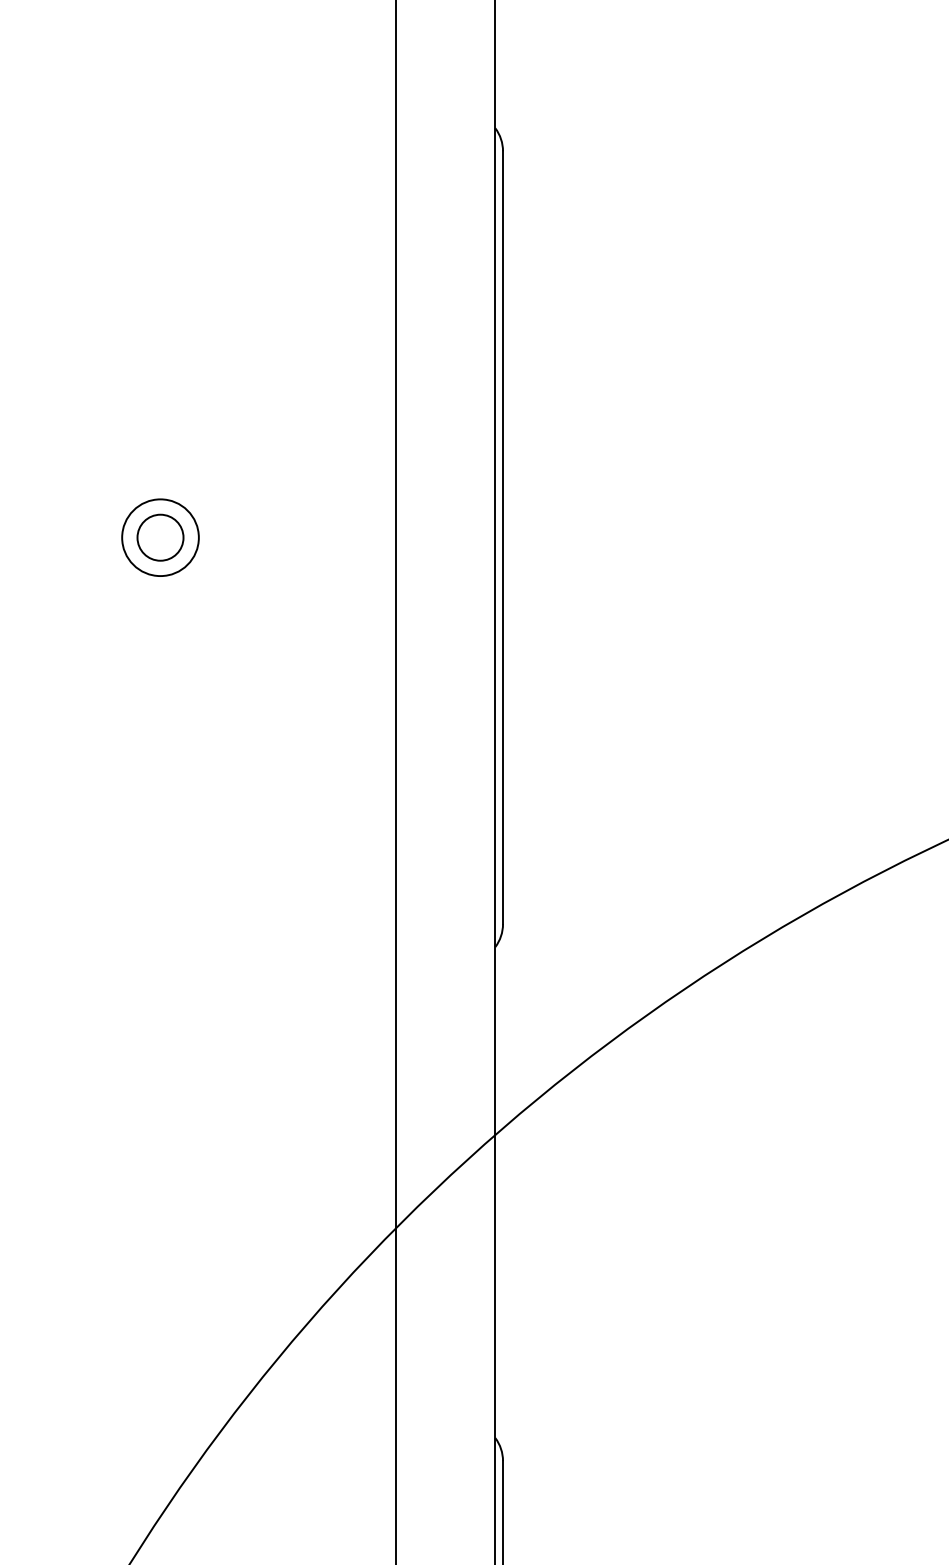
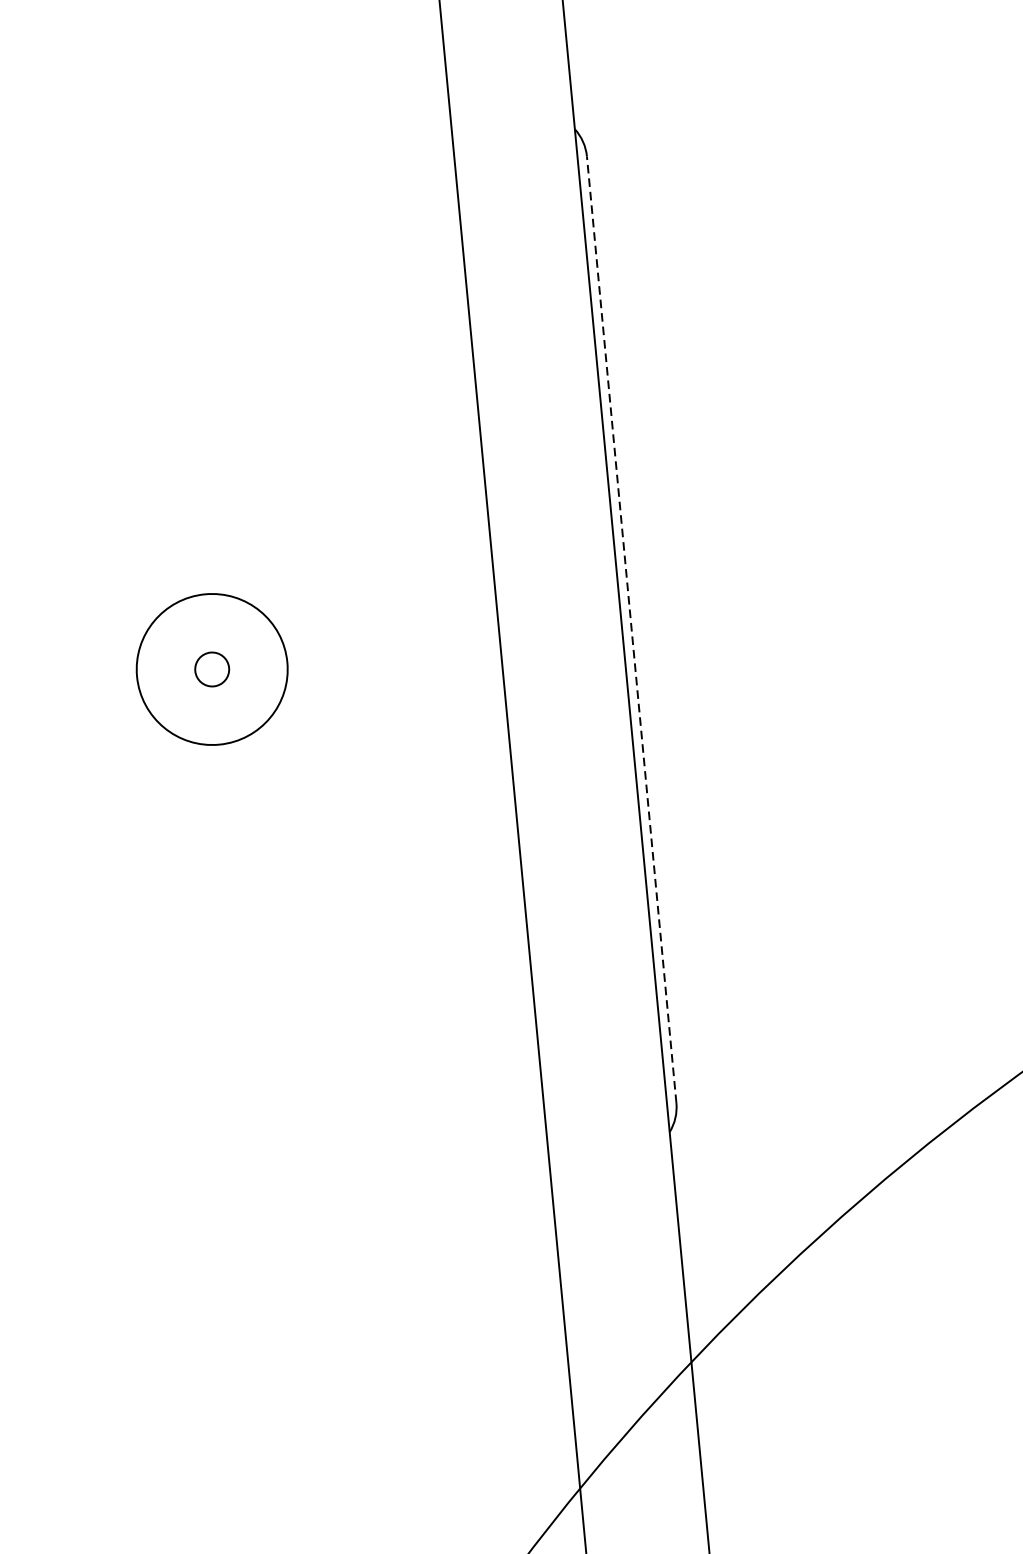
circle: (160, 537) -> (212, 669), size x0.6
circle: (160, 537) -> (212, 669), size x1.6
line: (503, 537) -> (632, 629), solid -> dashed

